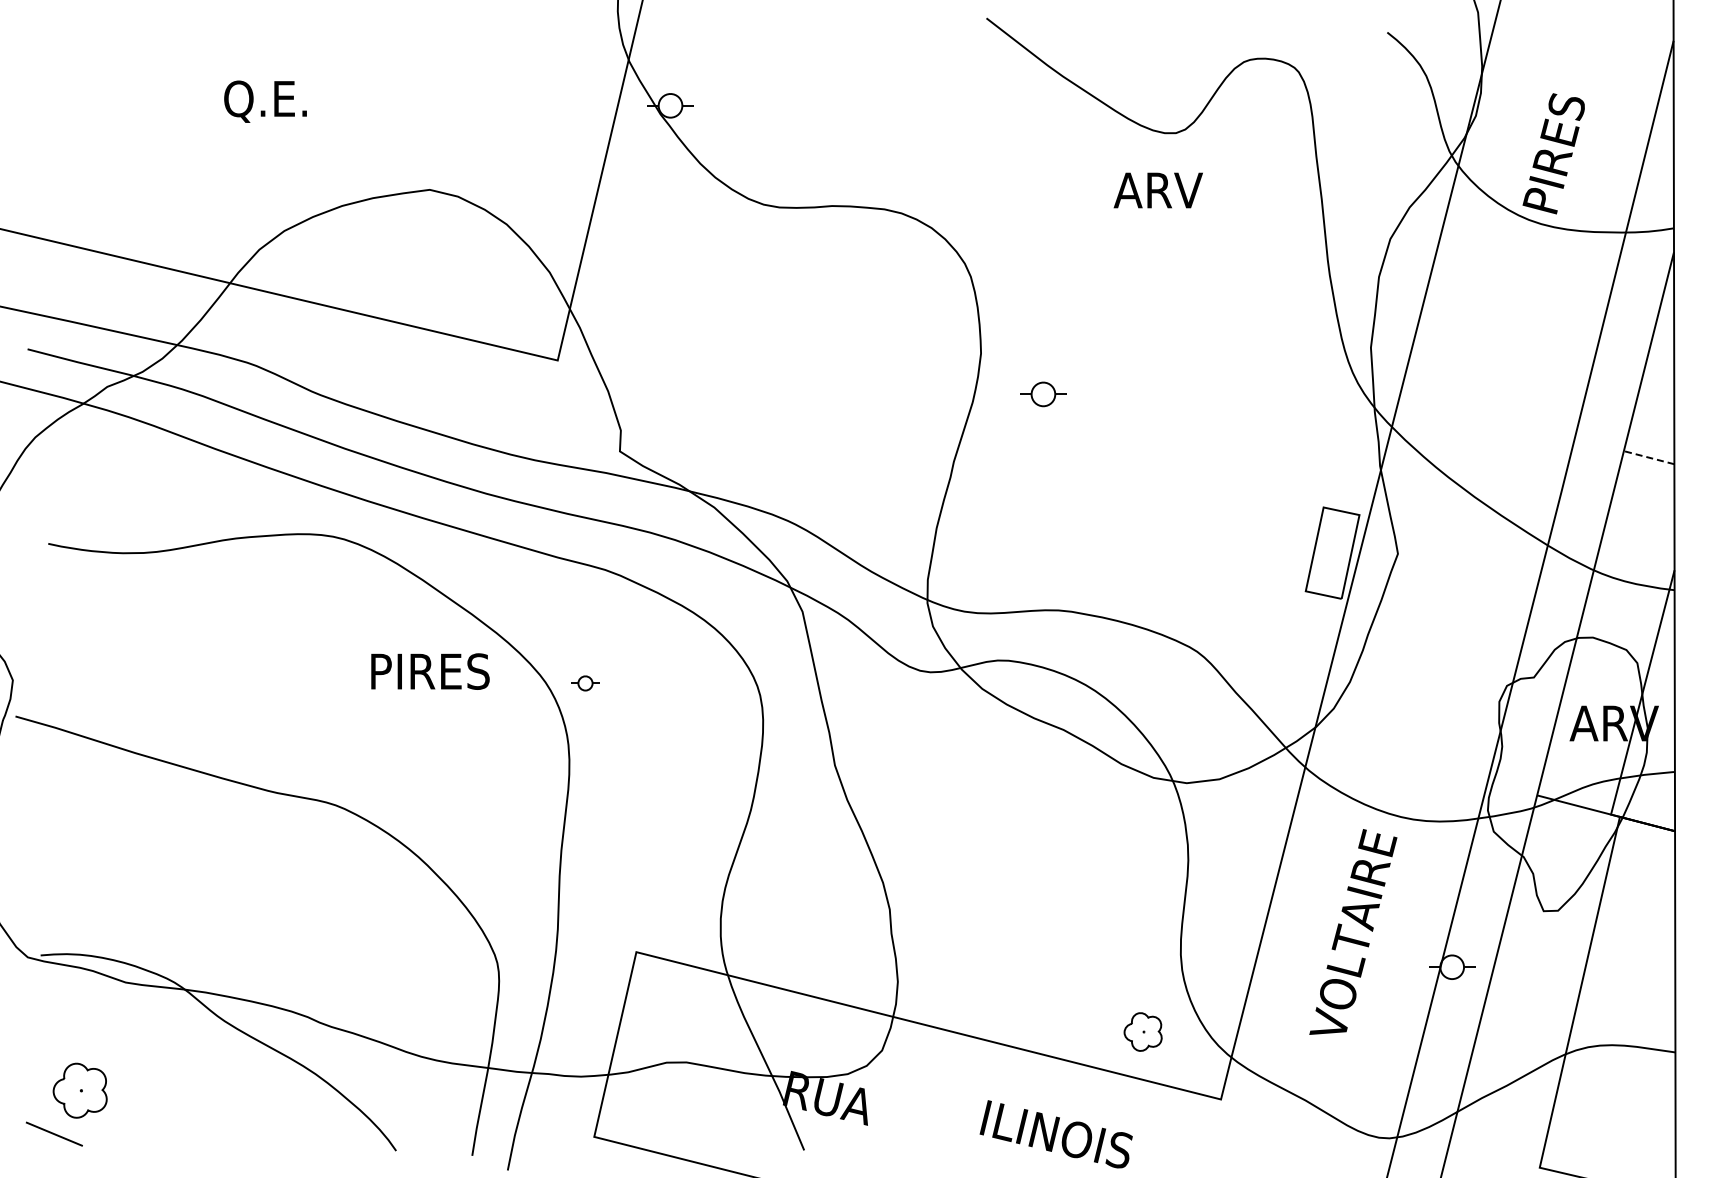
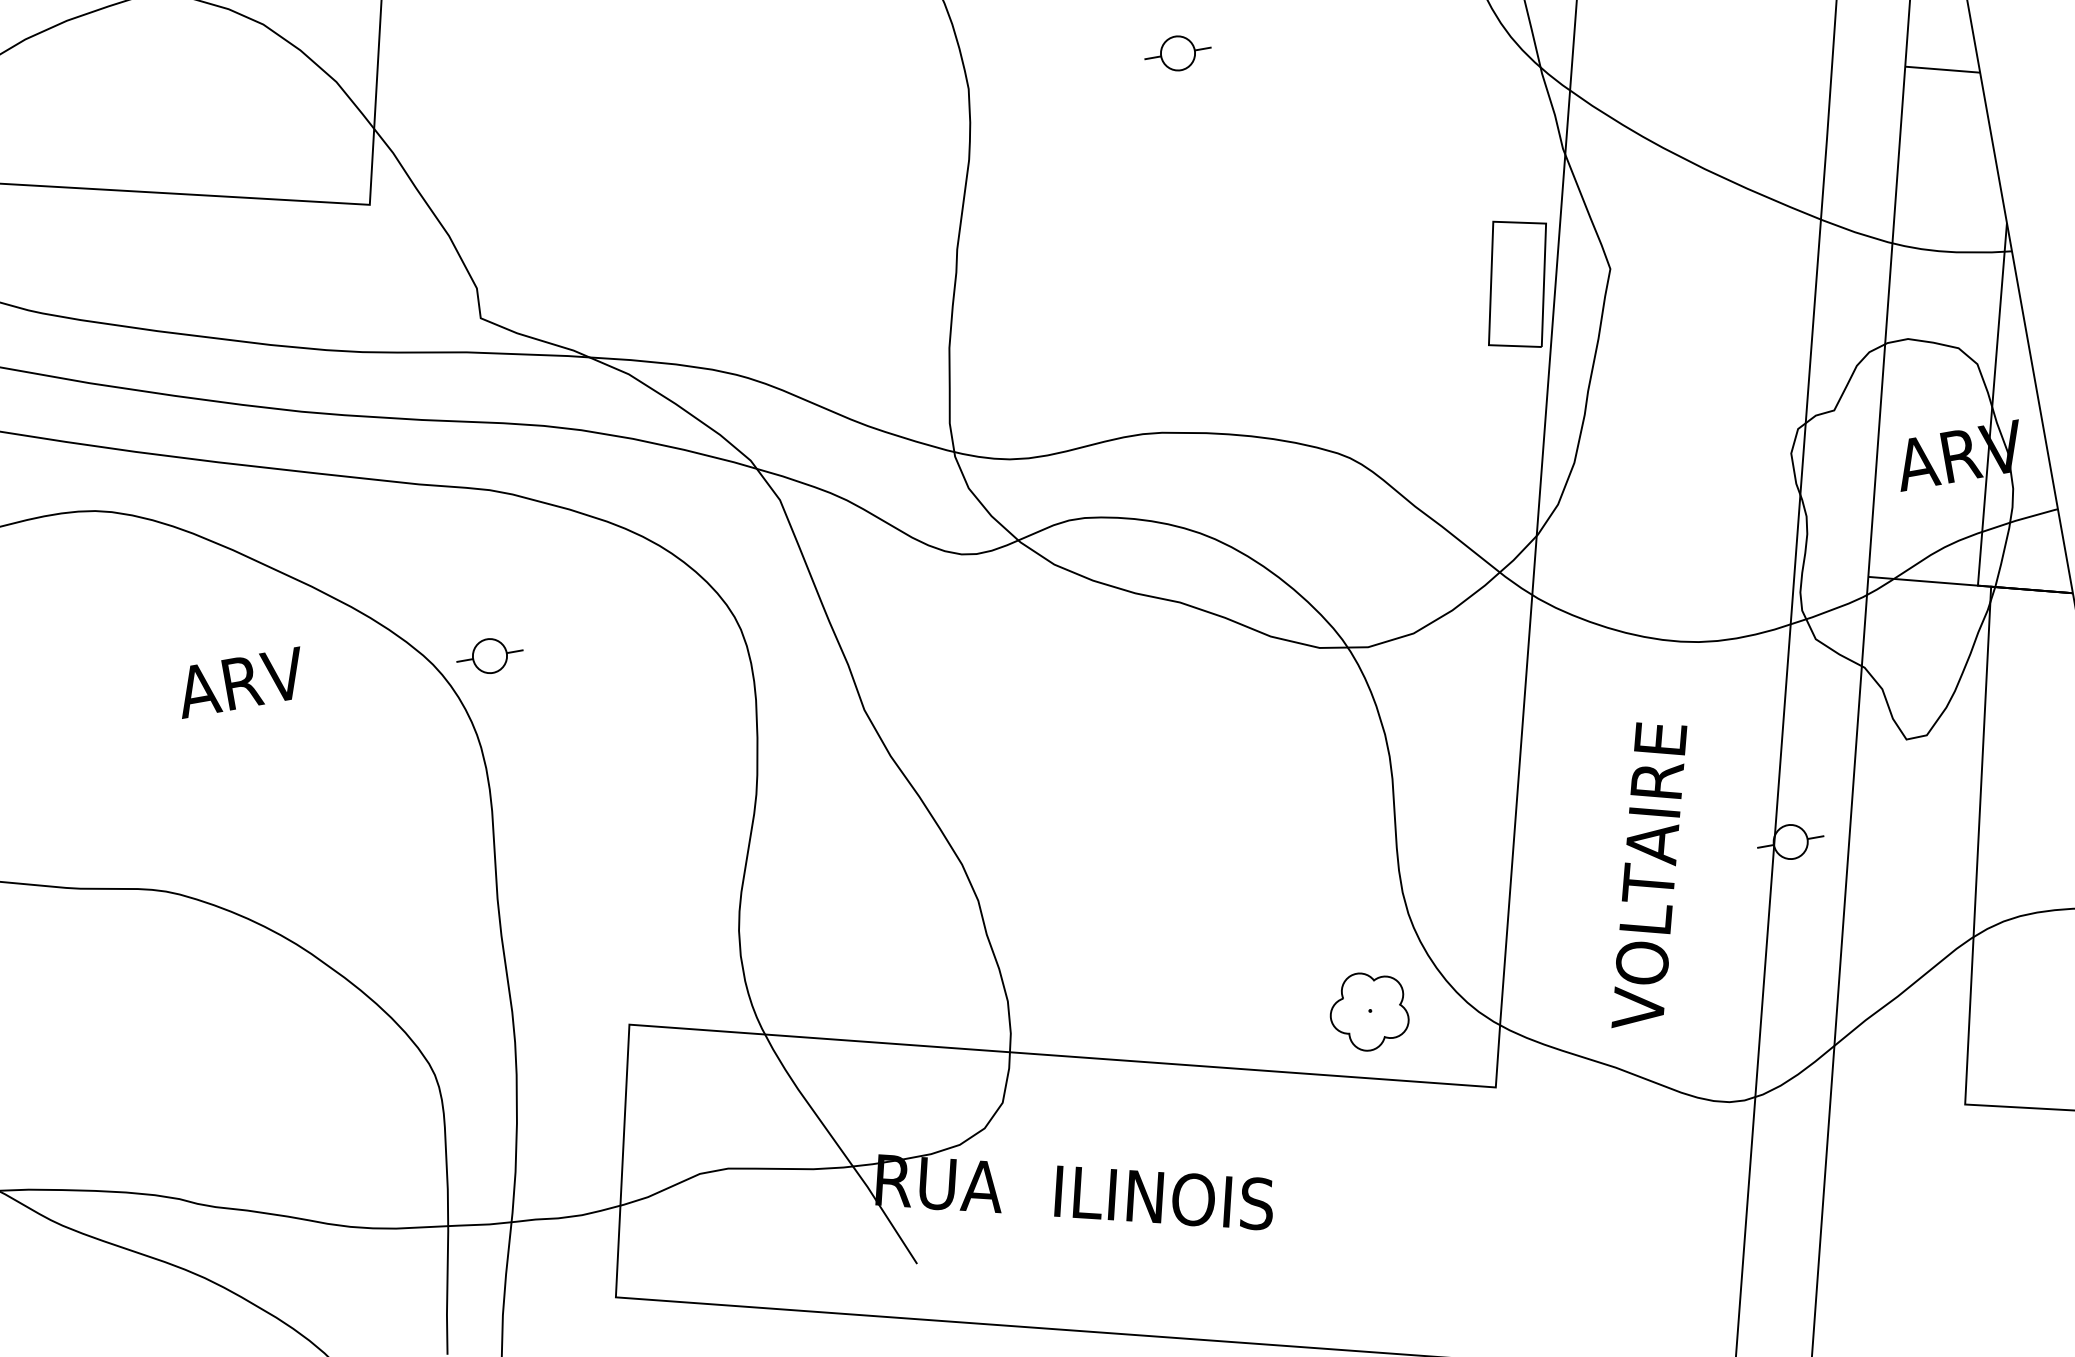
part: (1043, 394) -> (1178, 53), moved
line: (1648, 457) -> (1941, 69), dashed -> solid
text: (428, 671) -> (264, 678), PIRES -> ARV
part: (585, 683) -> (489, 656), size x1.67
text: (1353, 931) -> (1648, 870), moved
part: (1142, 1031) -> (1367, 1010), size x1.43
text: (1055, 1134) -> (1161, 1197), moved

